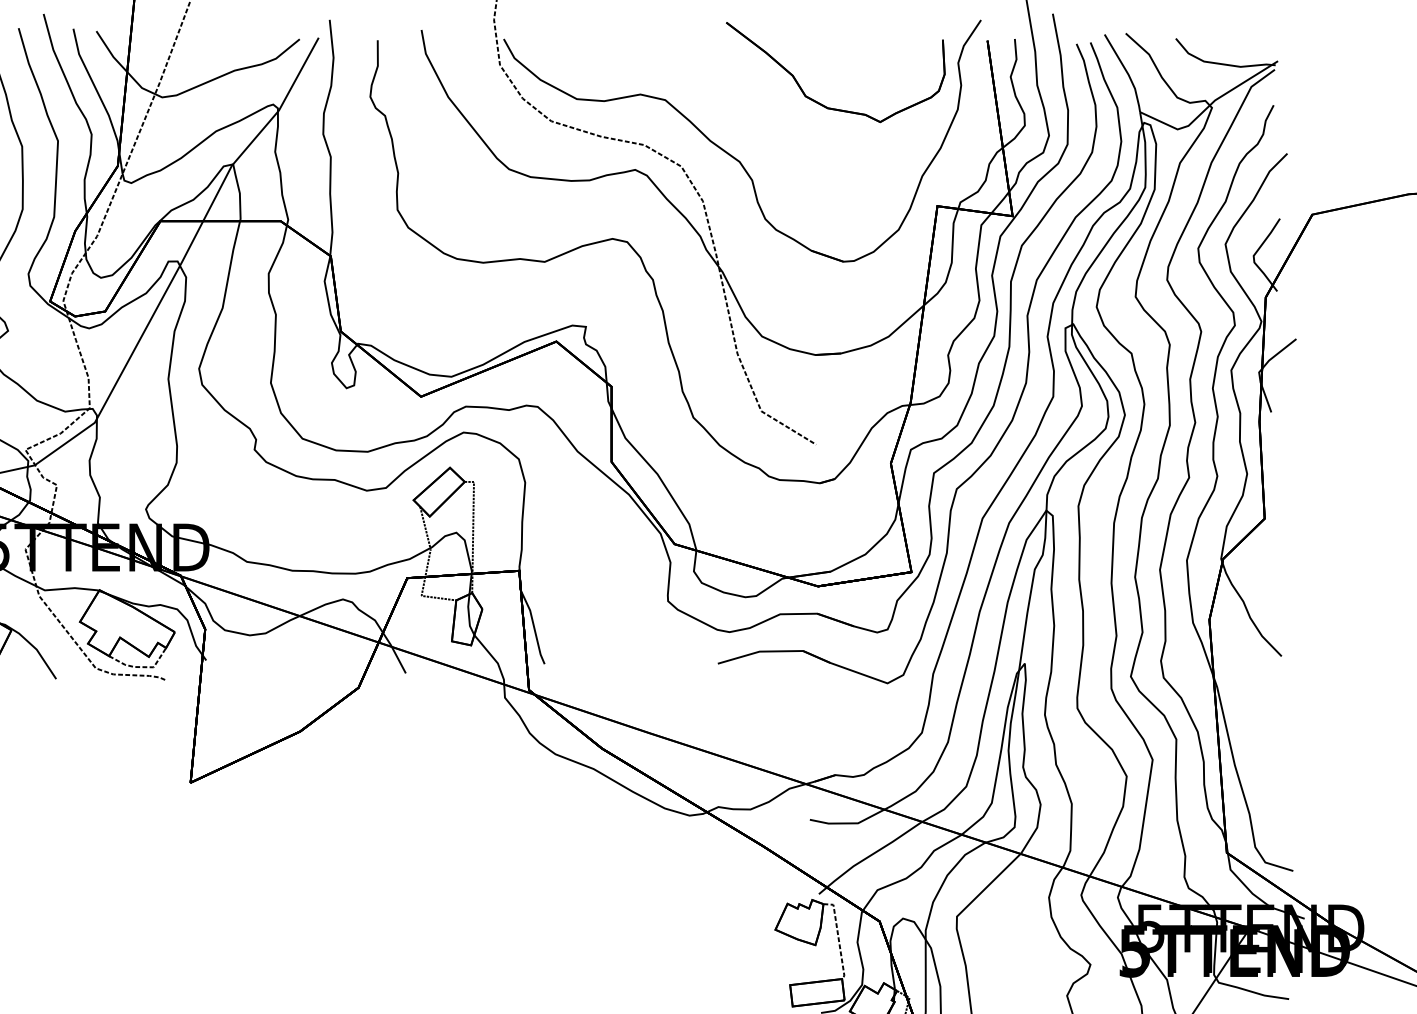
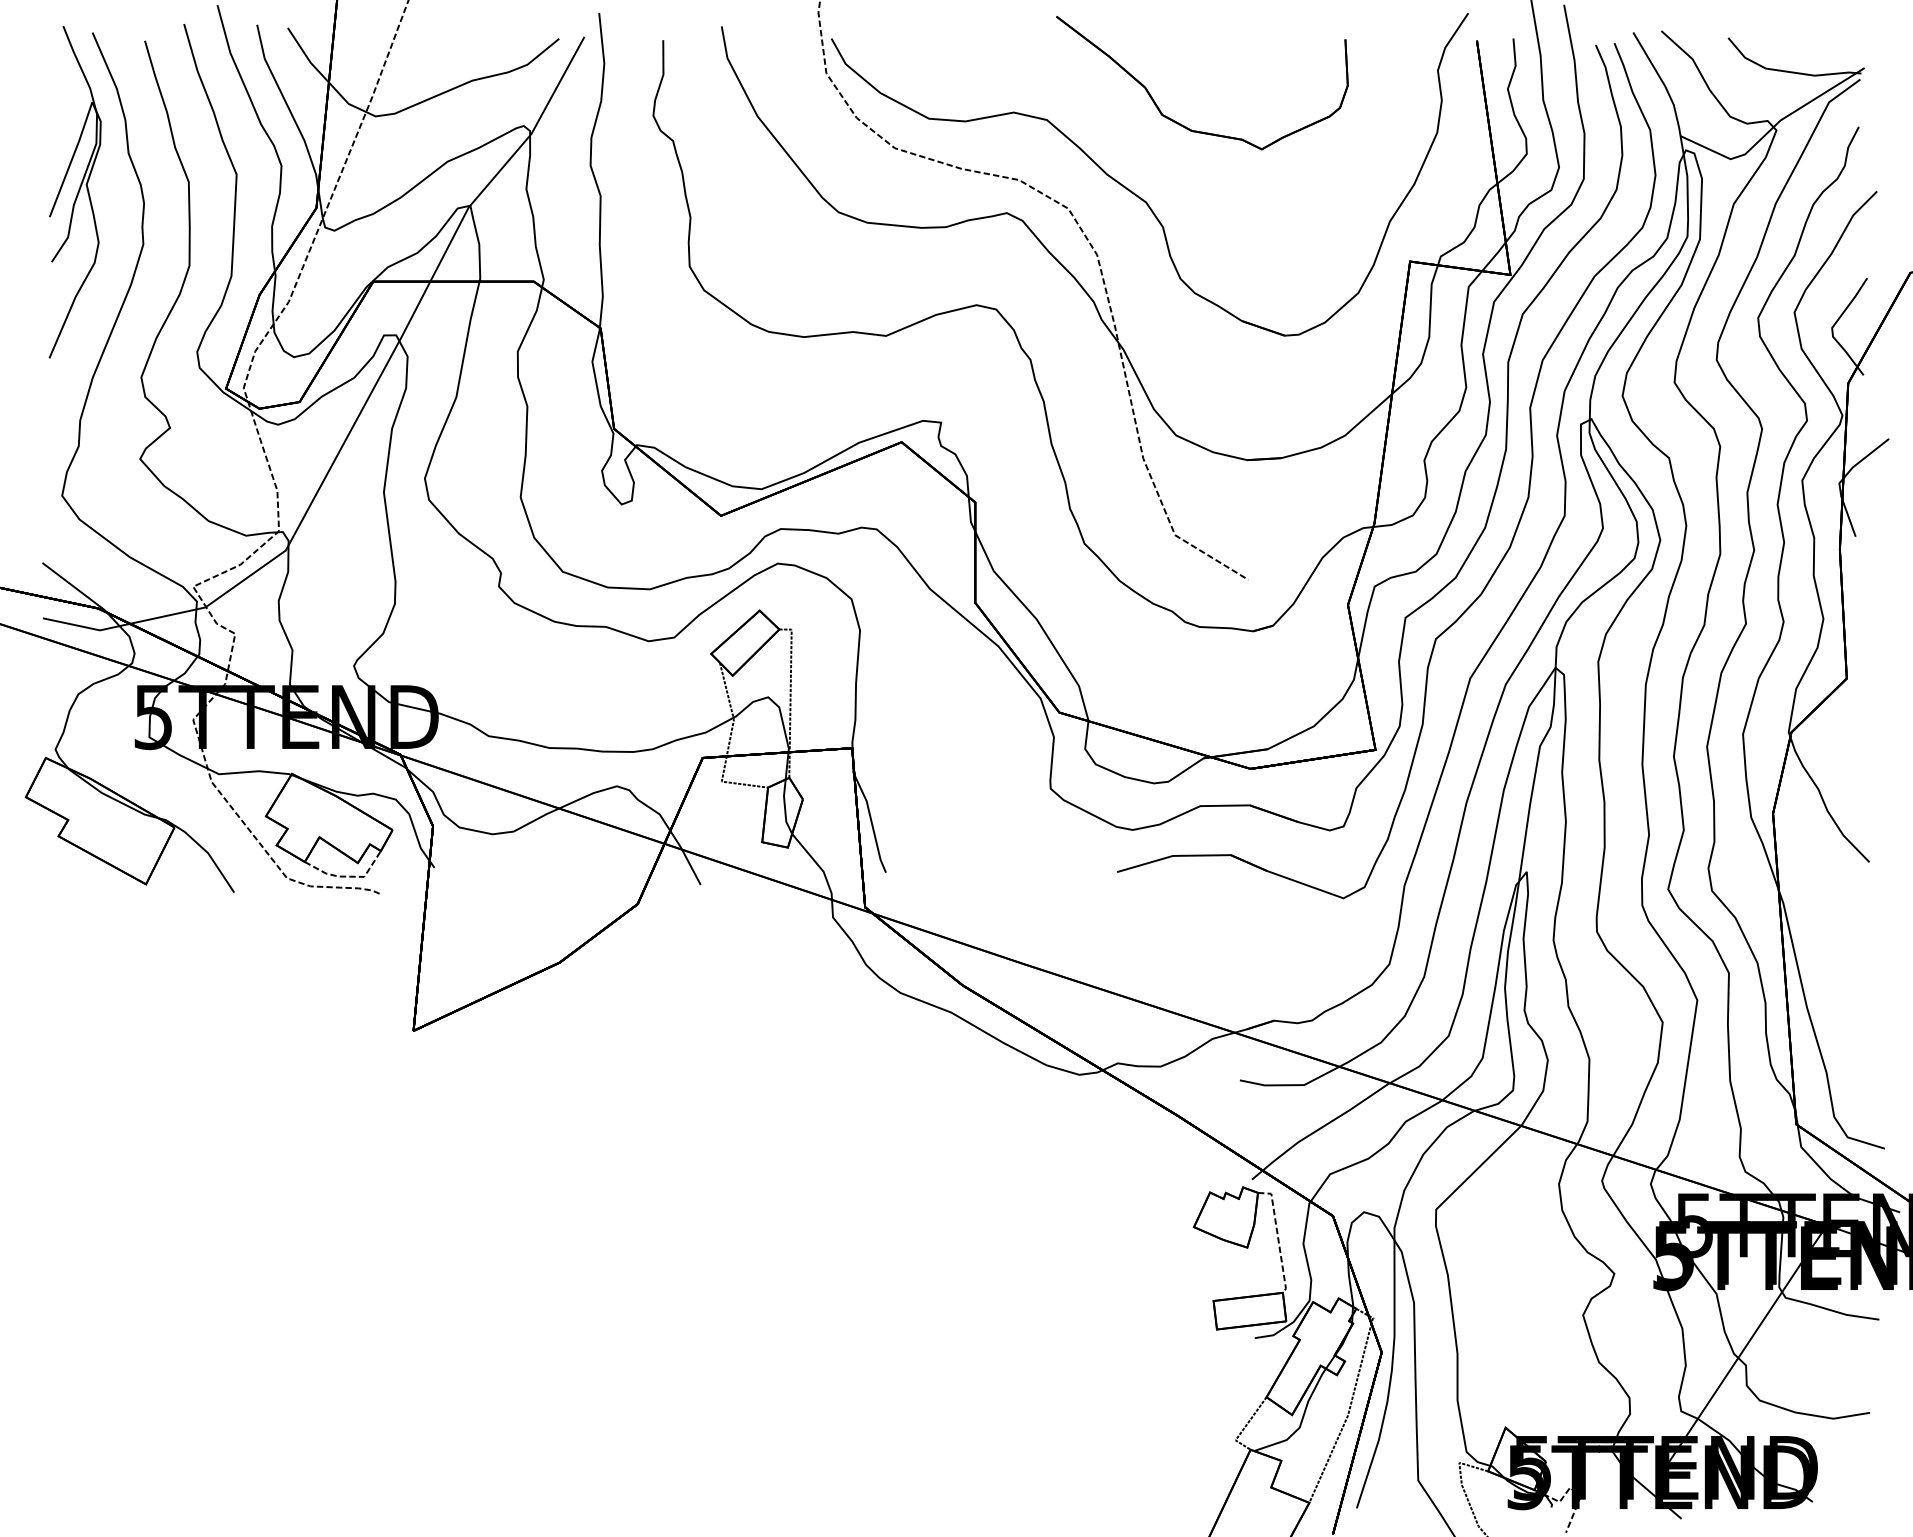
part: (820, 103) -> (1182, 124), moved

